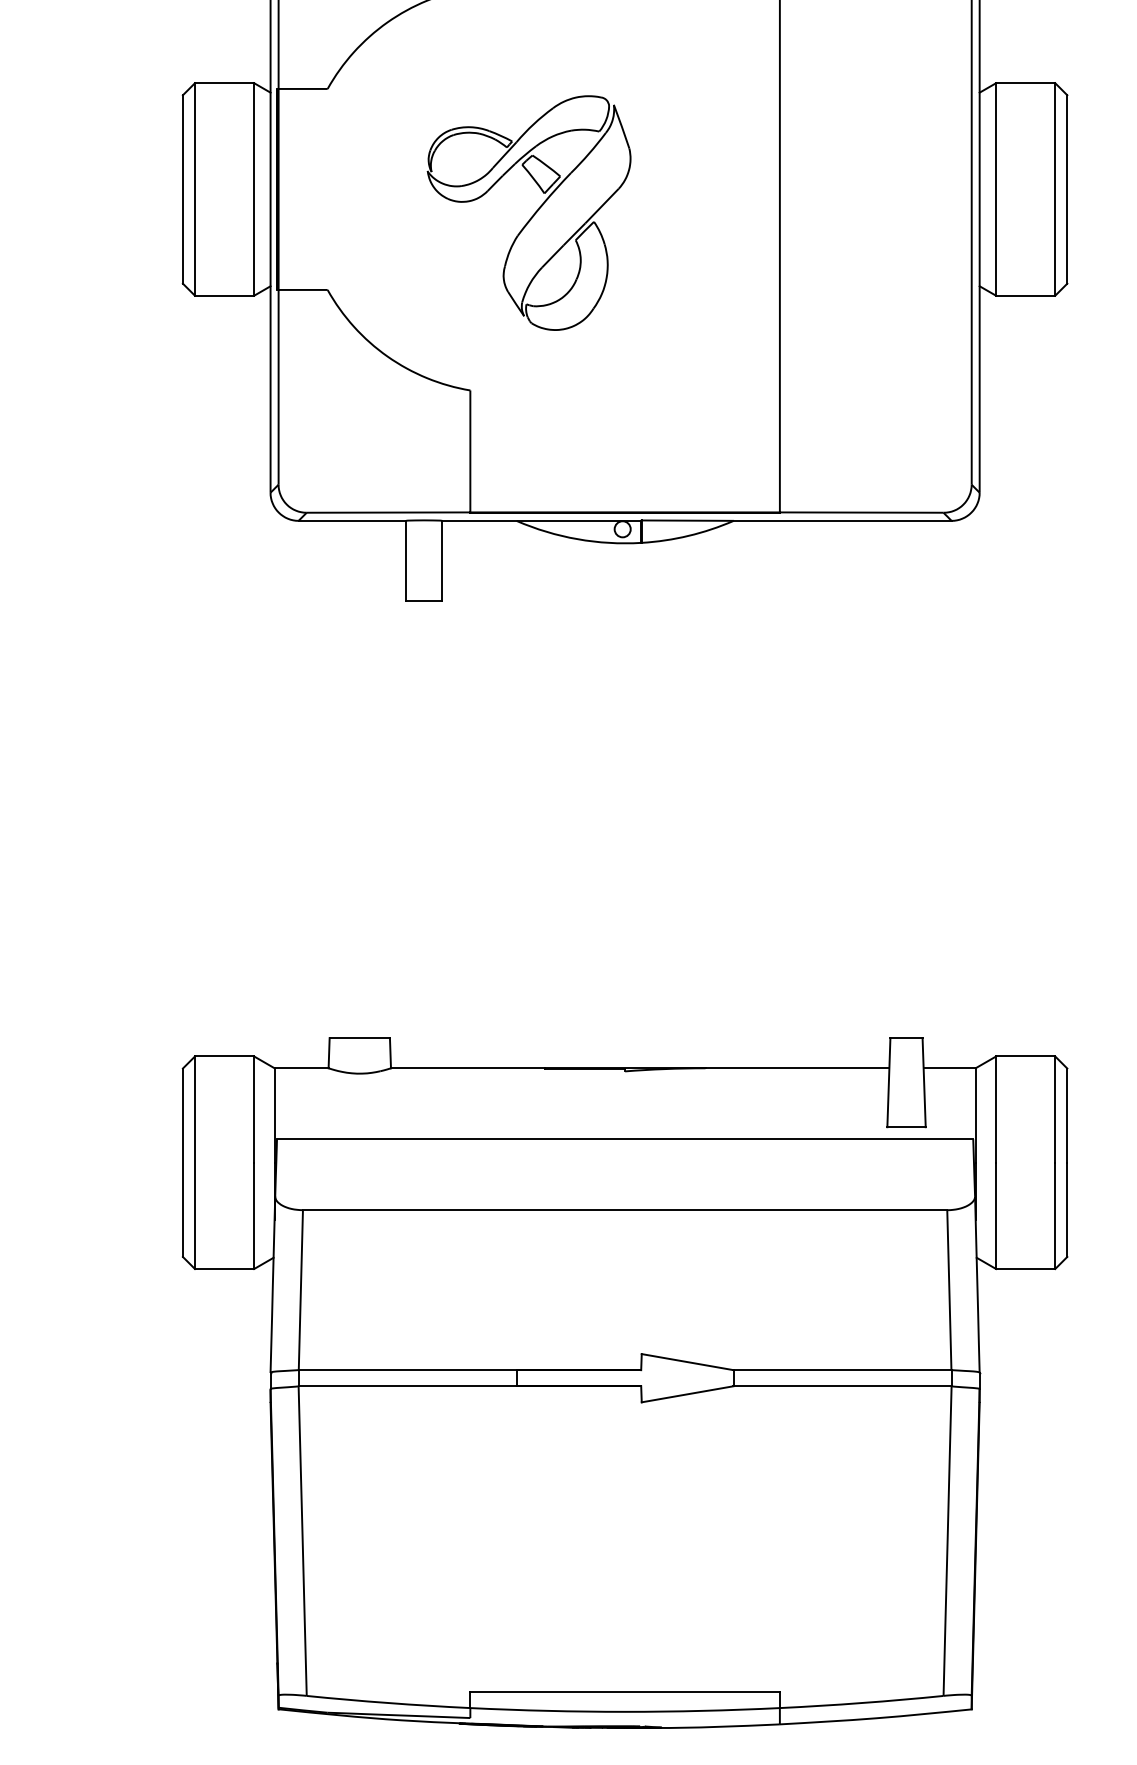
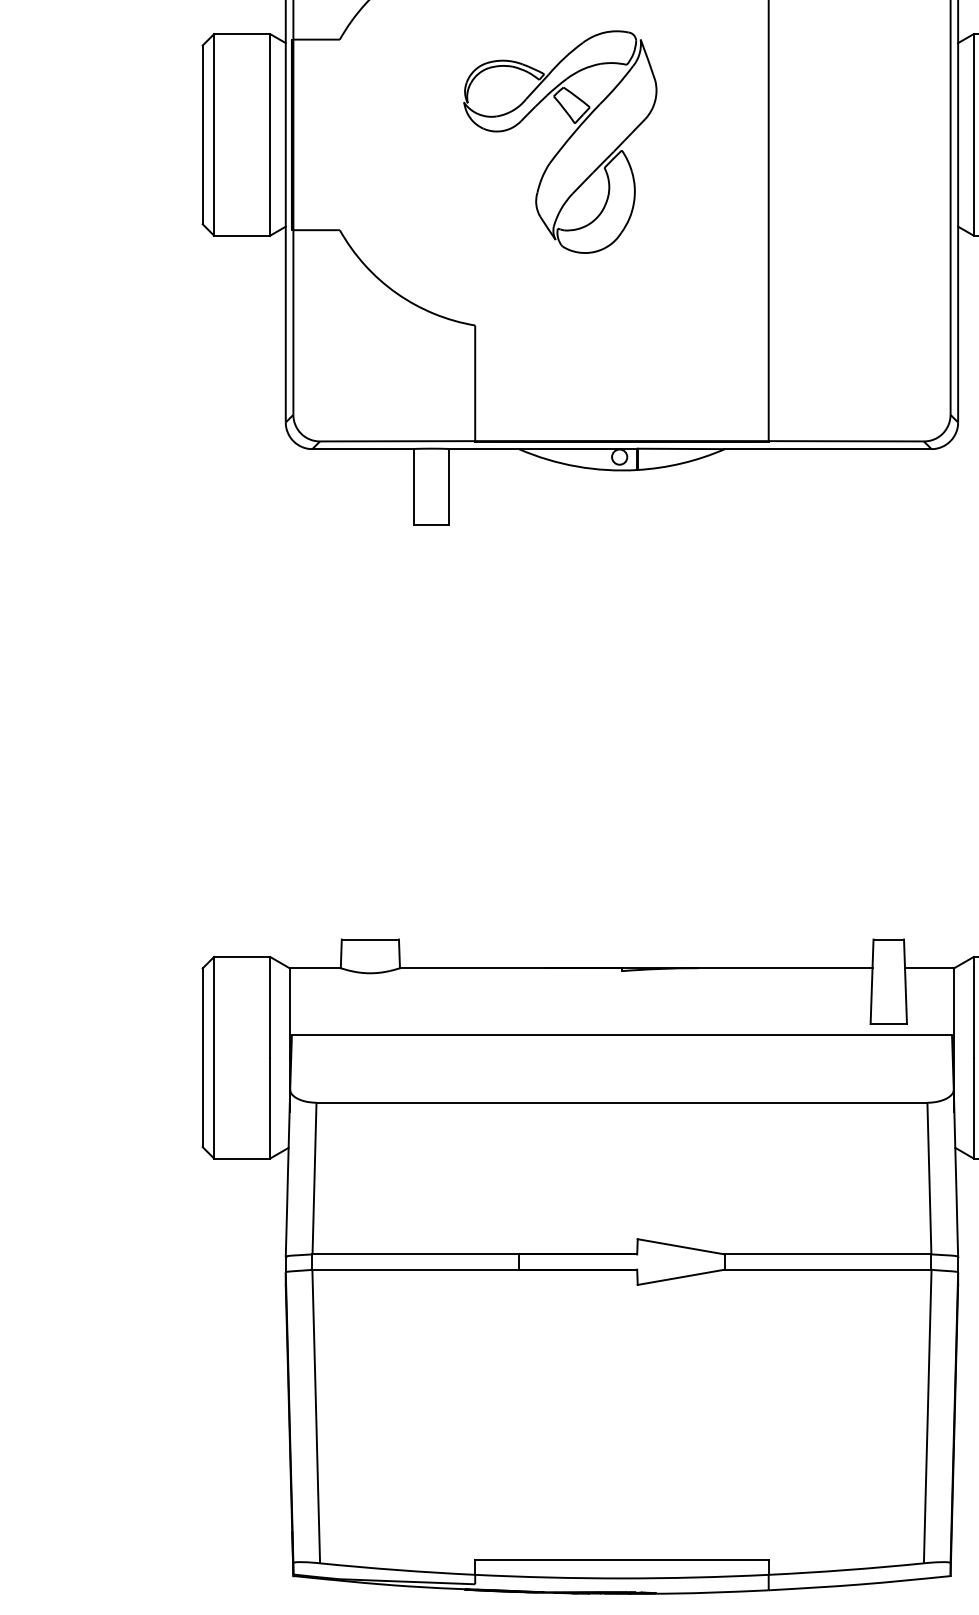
part: (528, 212) -> (559, 141), moved

